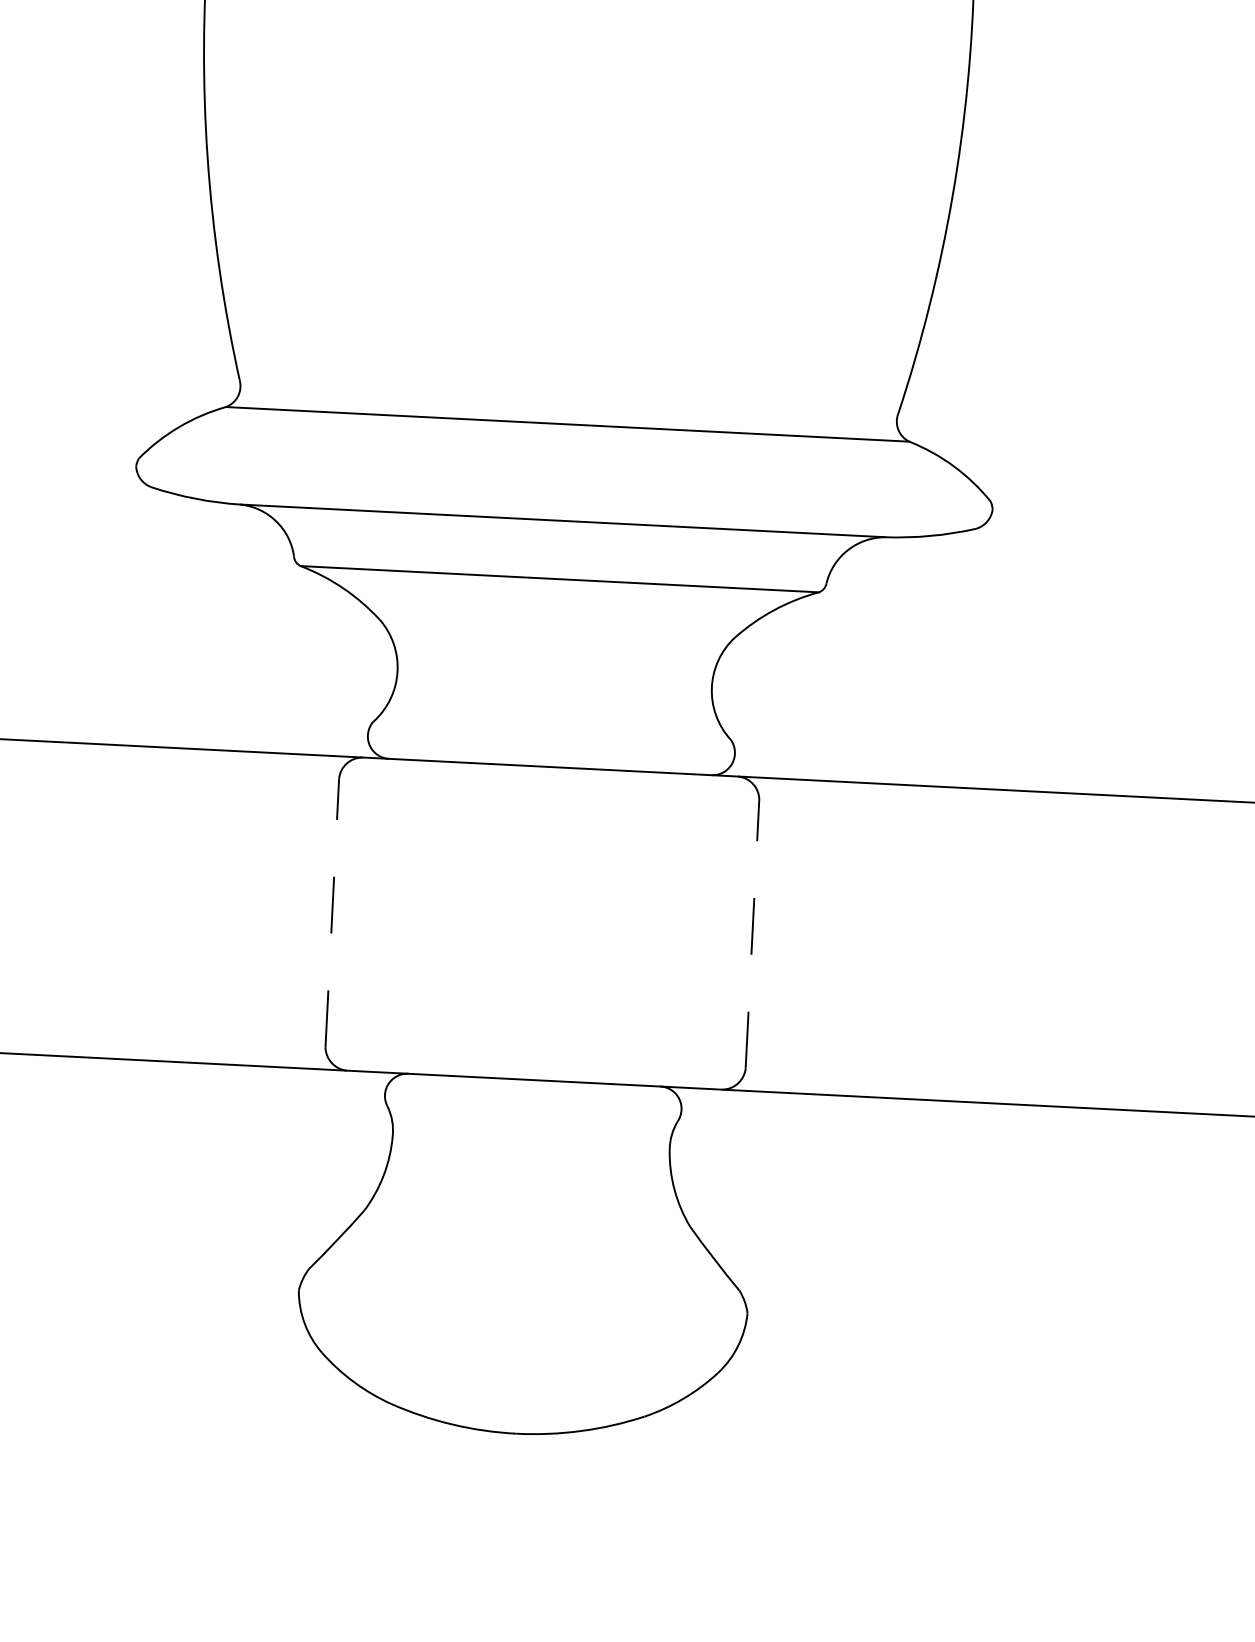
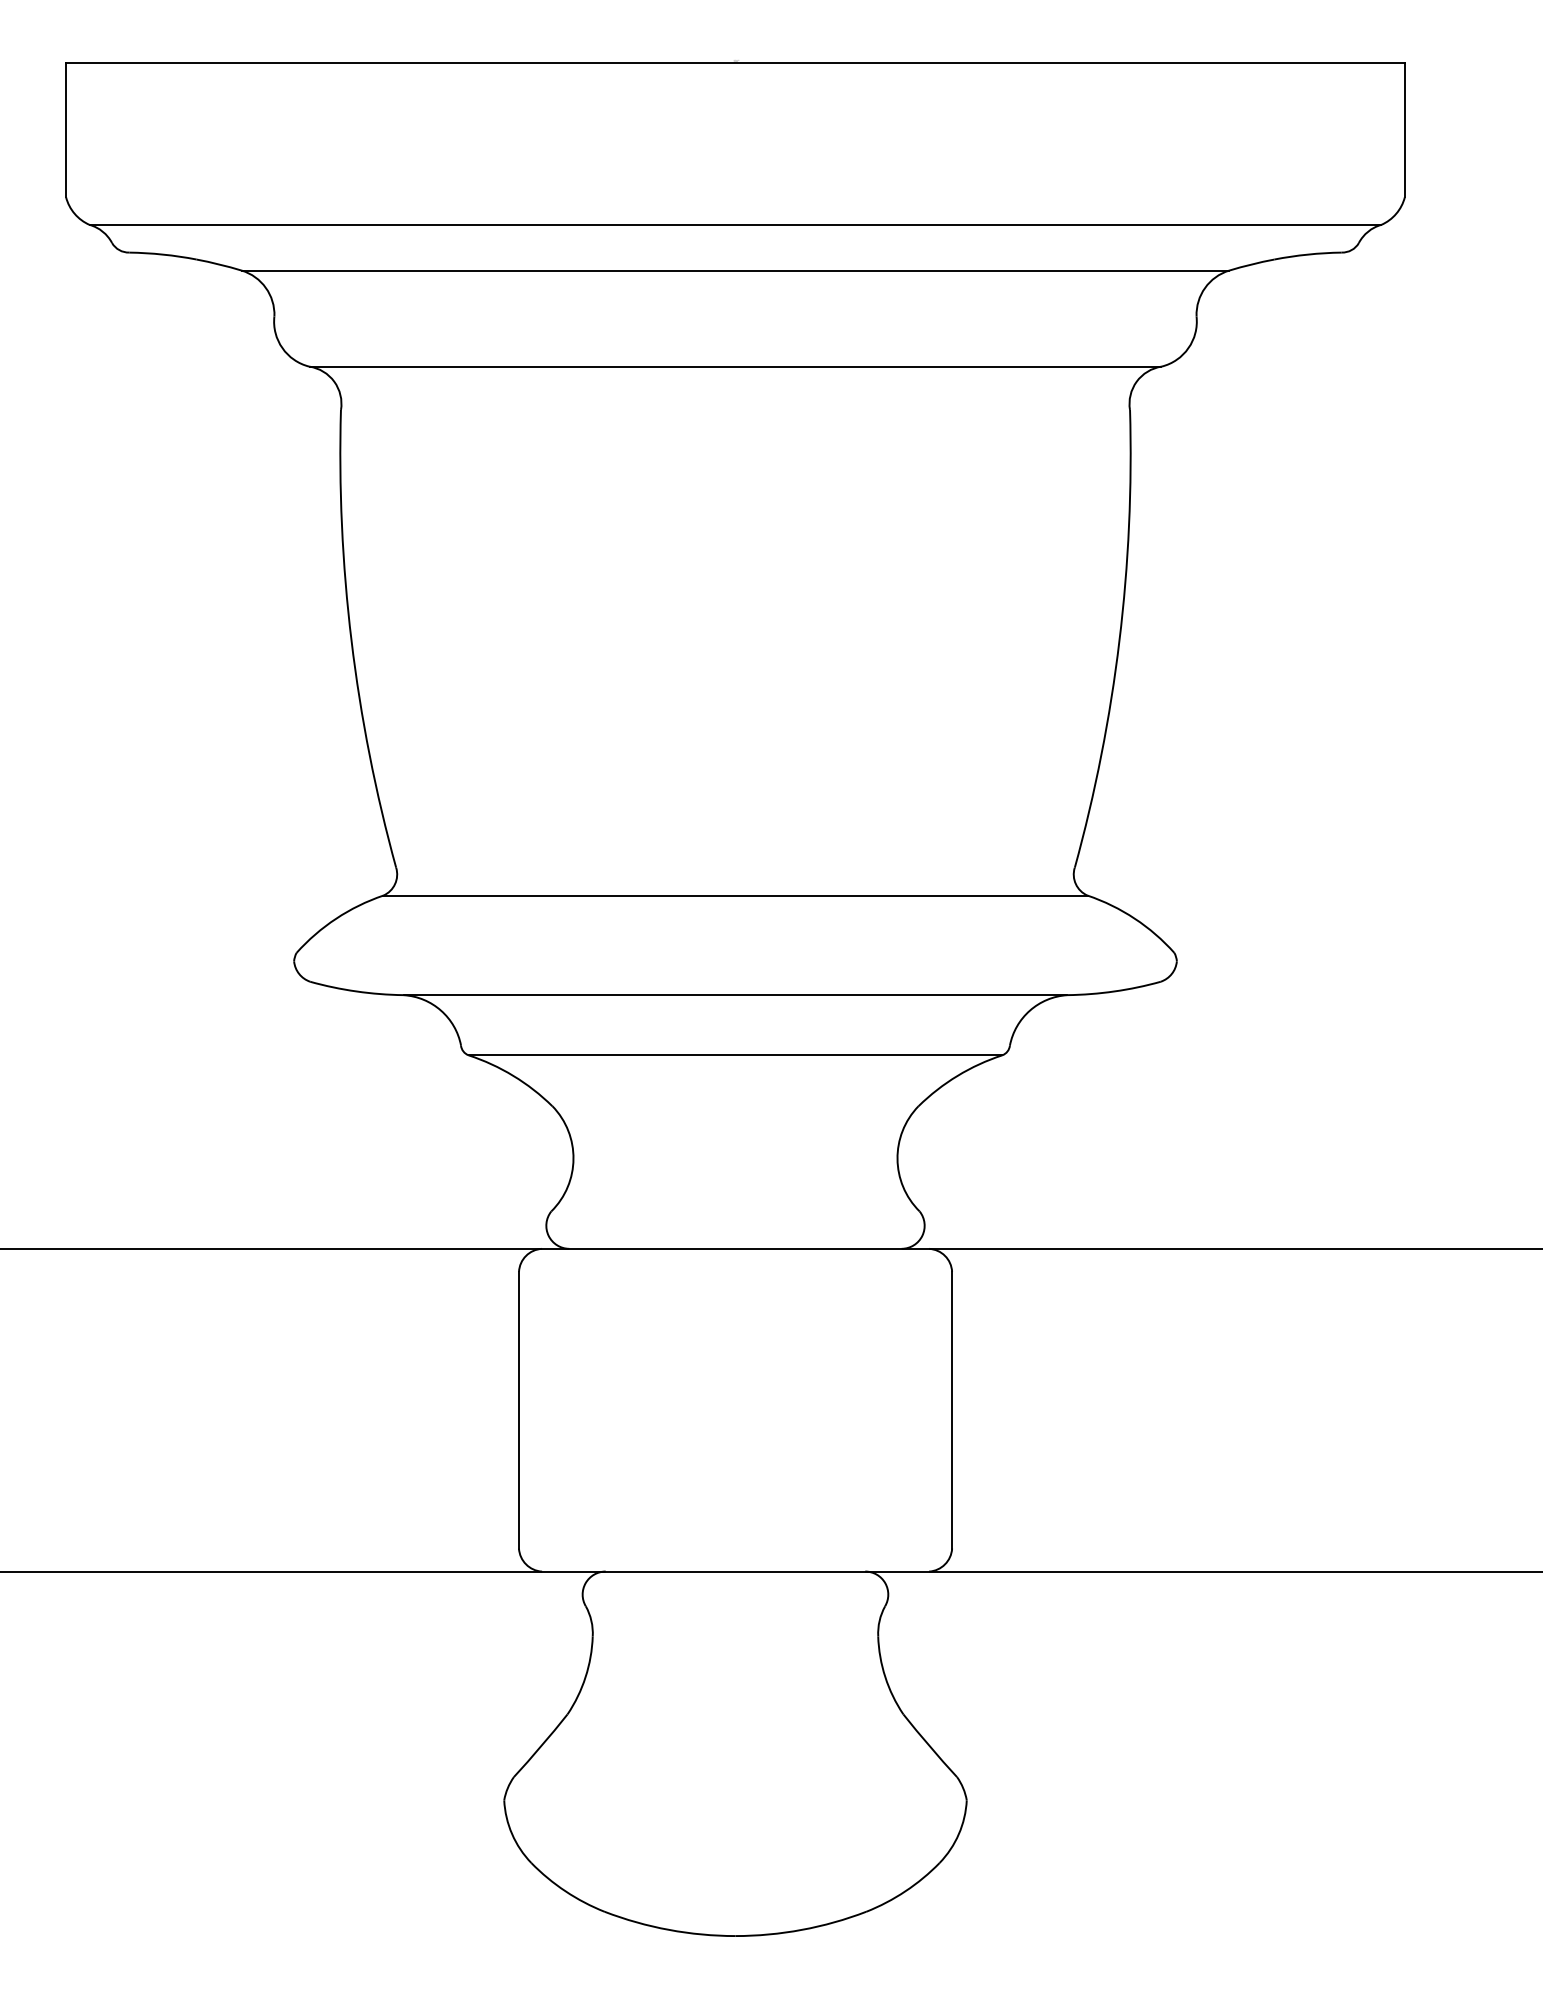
line: (332, 912) -> (519, 1409), dashed -> solid
line: (752, 933) -> (952, 1409), dashed -> solid

